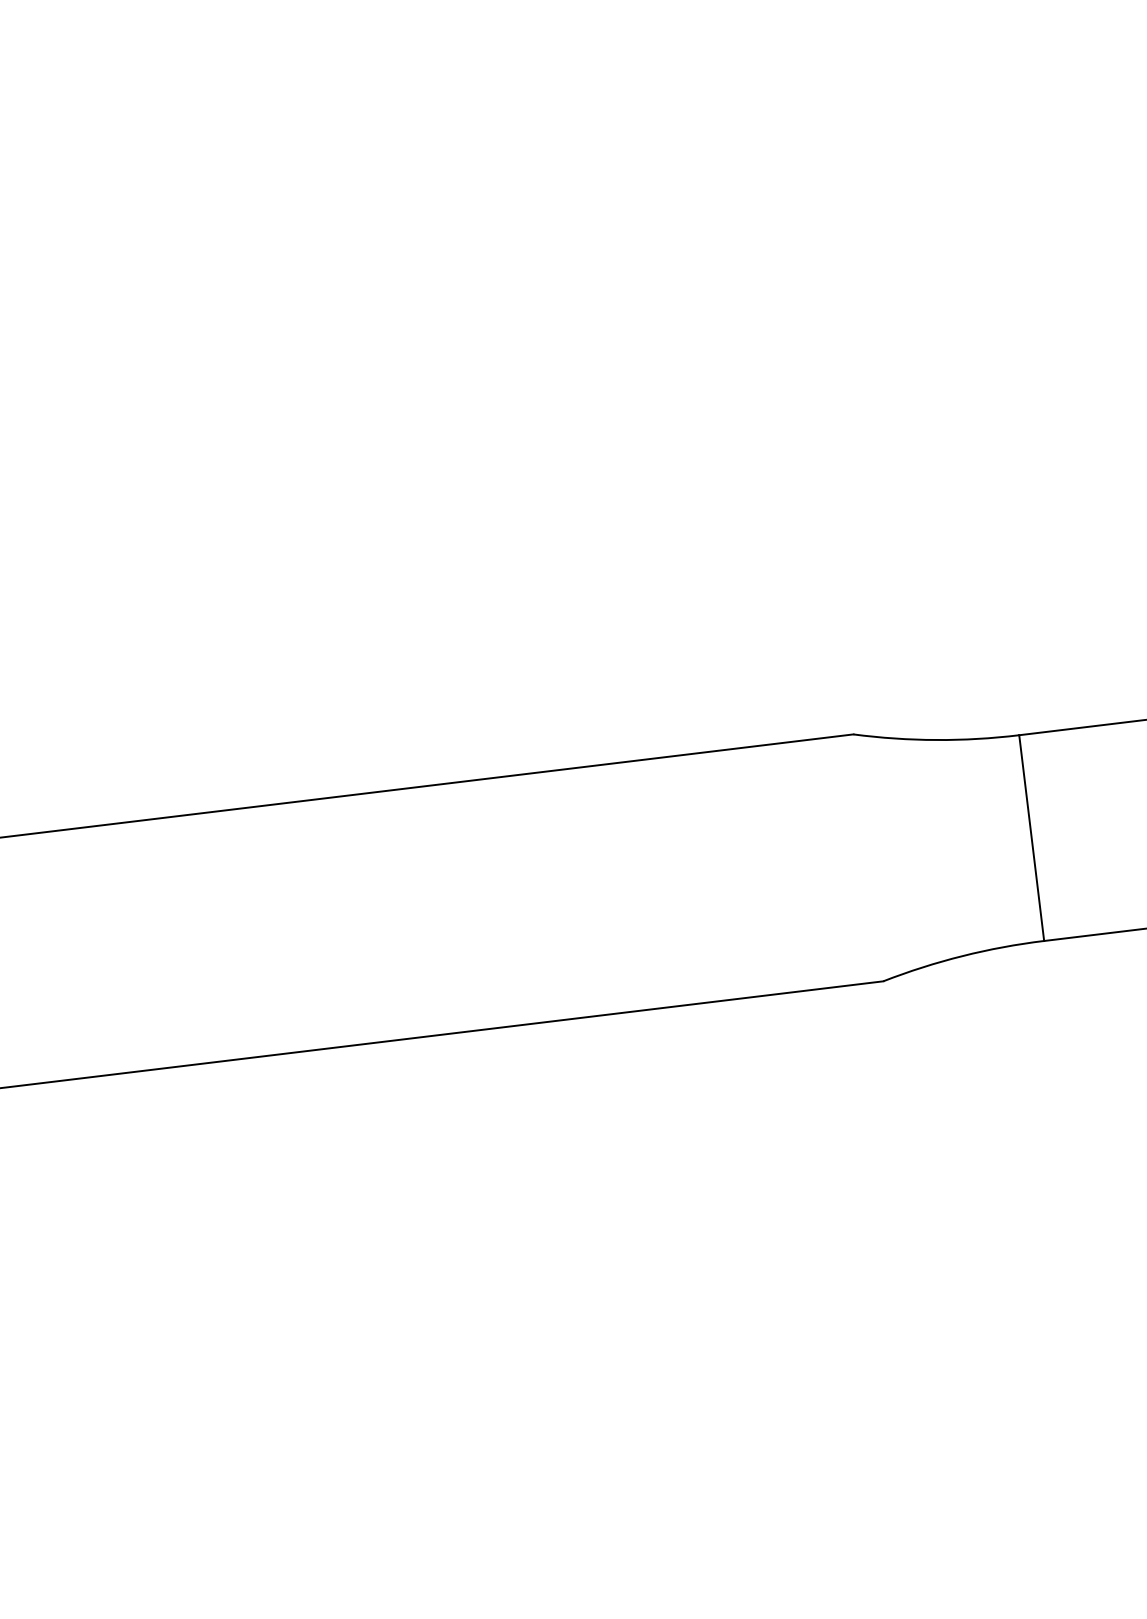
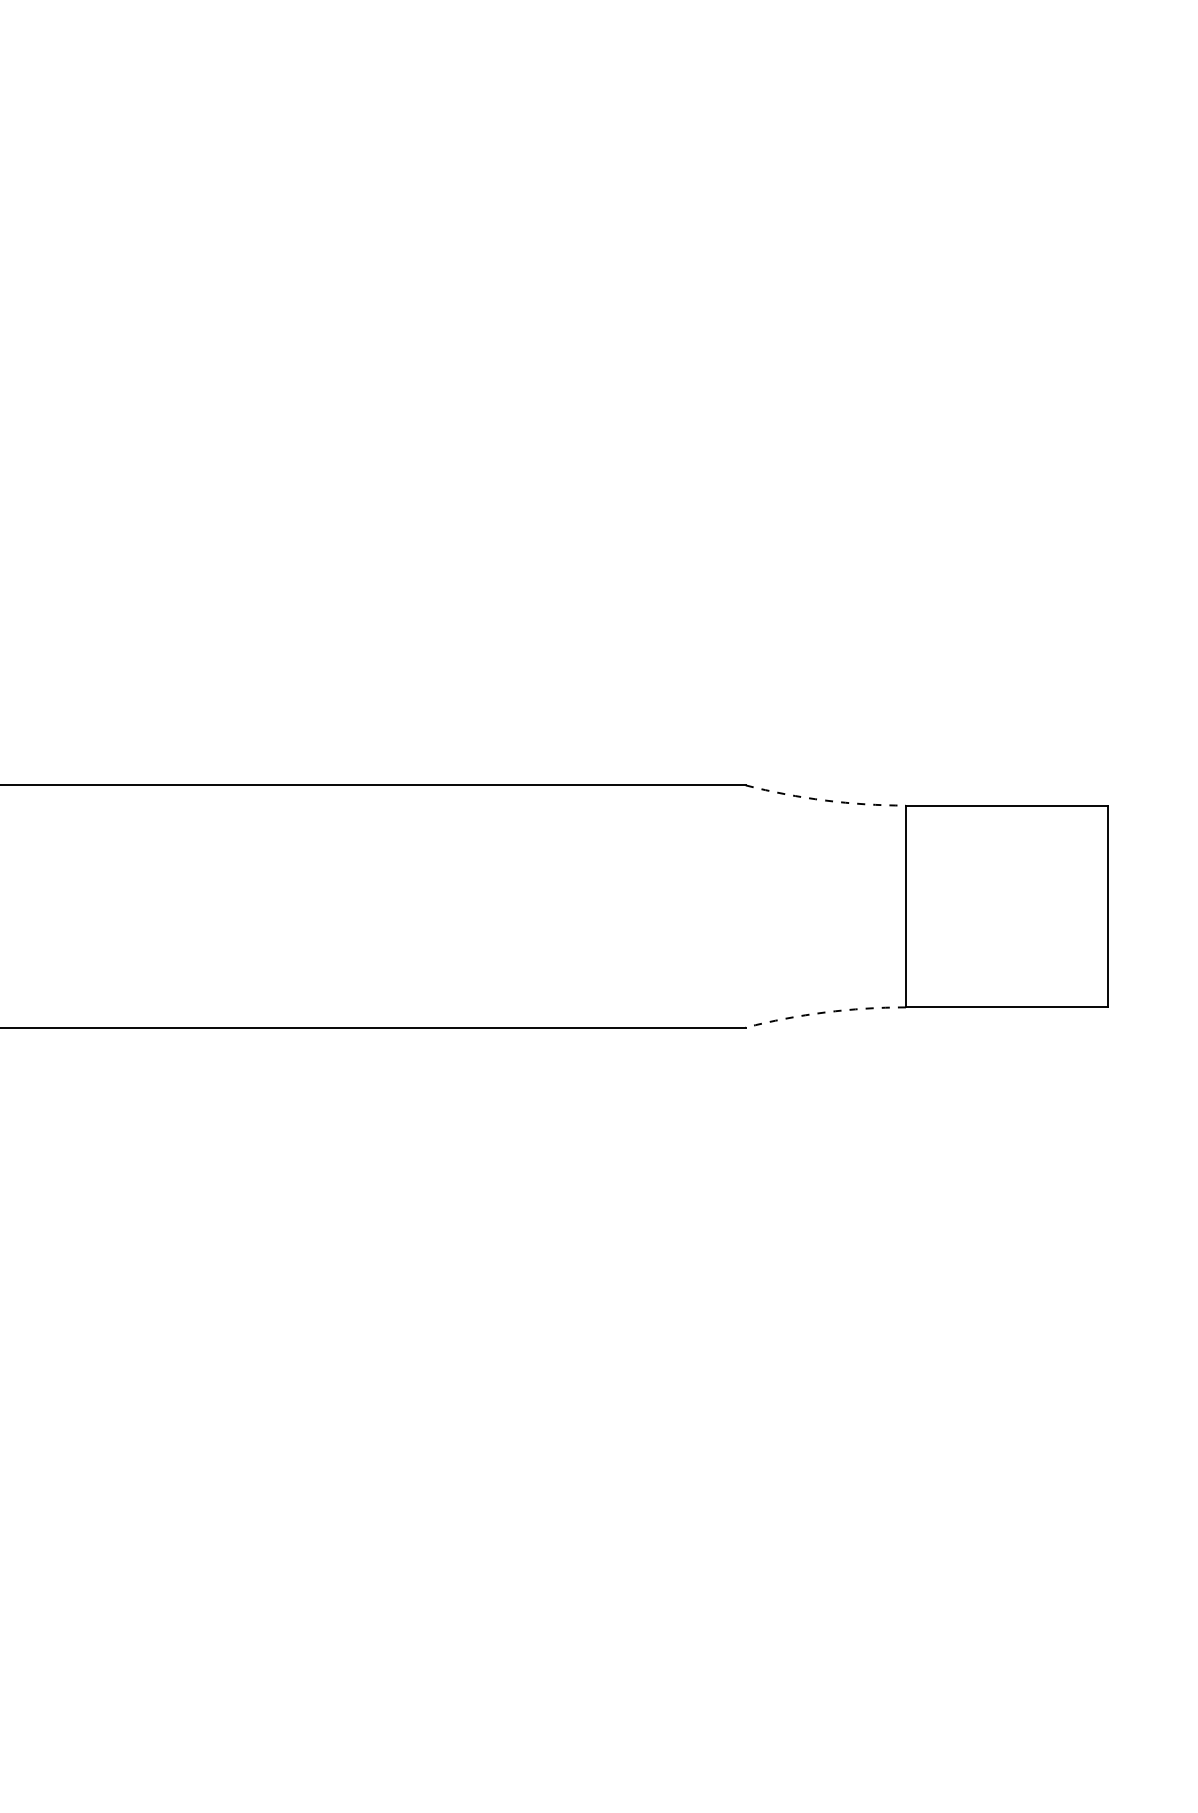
arc: (936, 739) -> (825, 800), solid -> dashed
arc: (962, 956) -> (825, 1012), solid -> dashed

